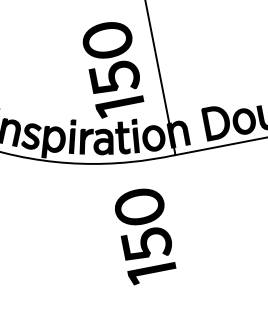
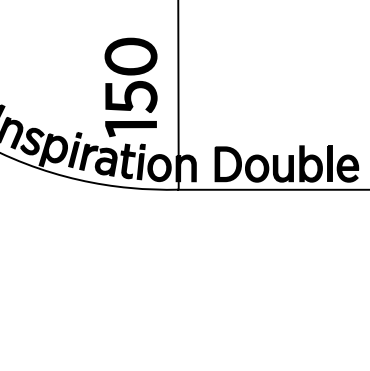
part: (144, 235) -> (130, 267), removed

